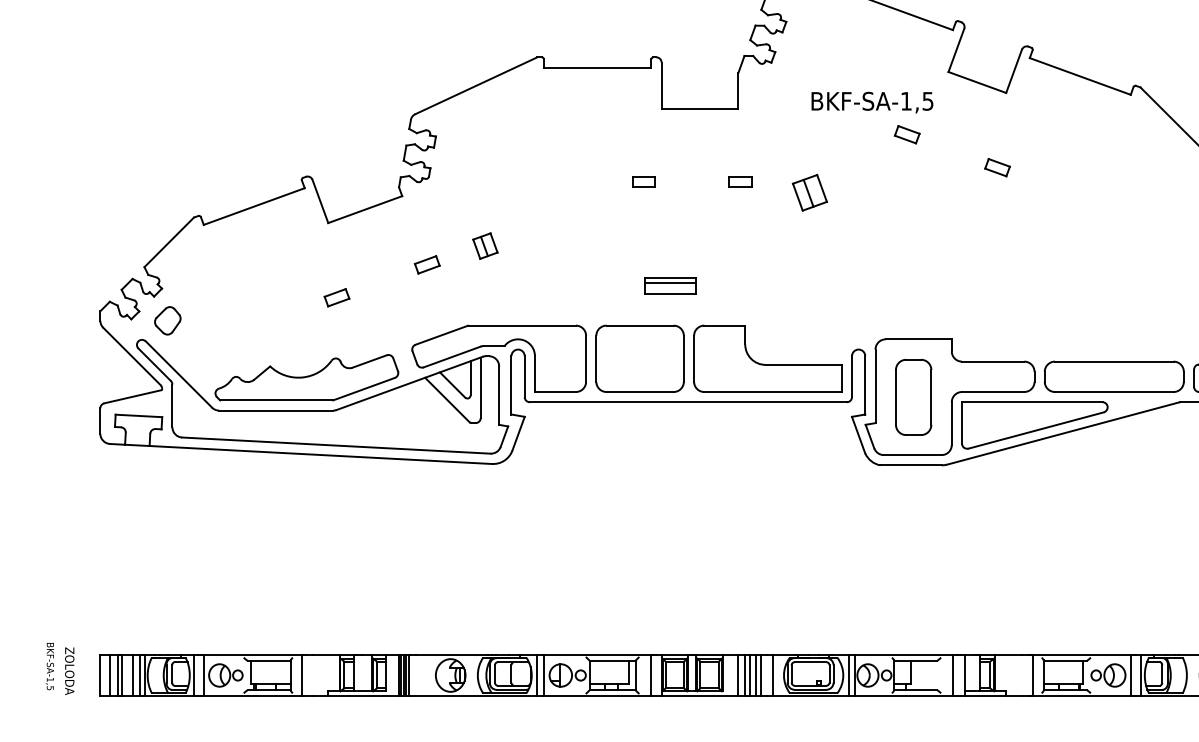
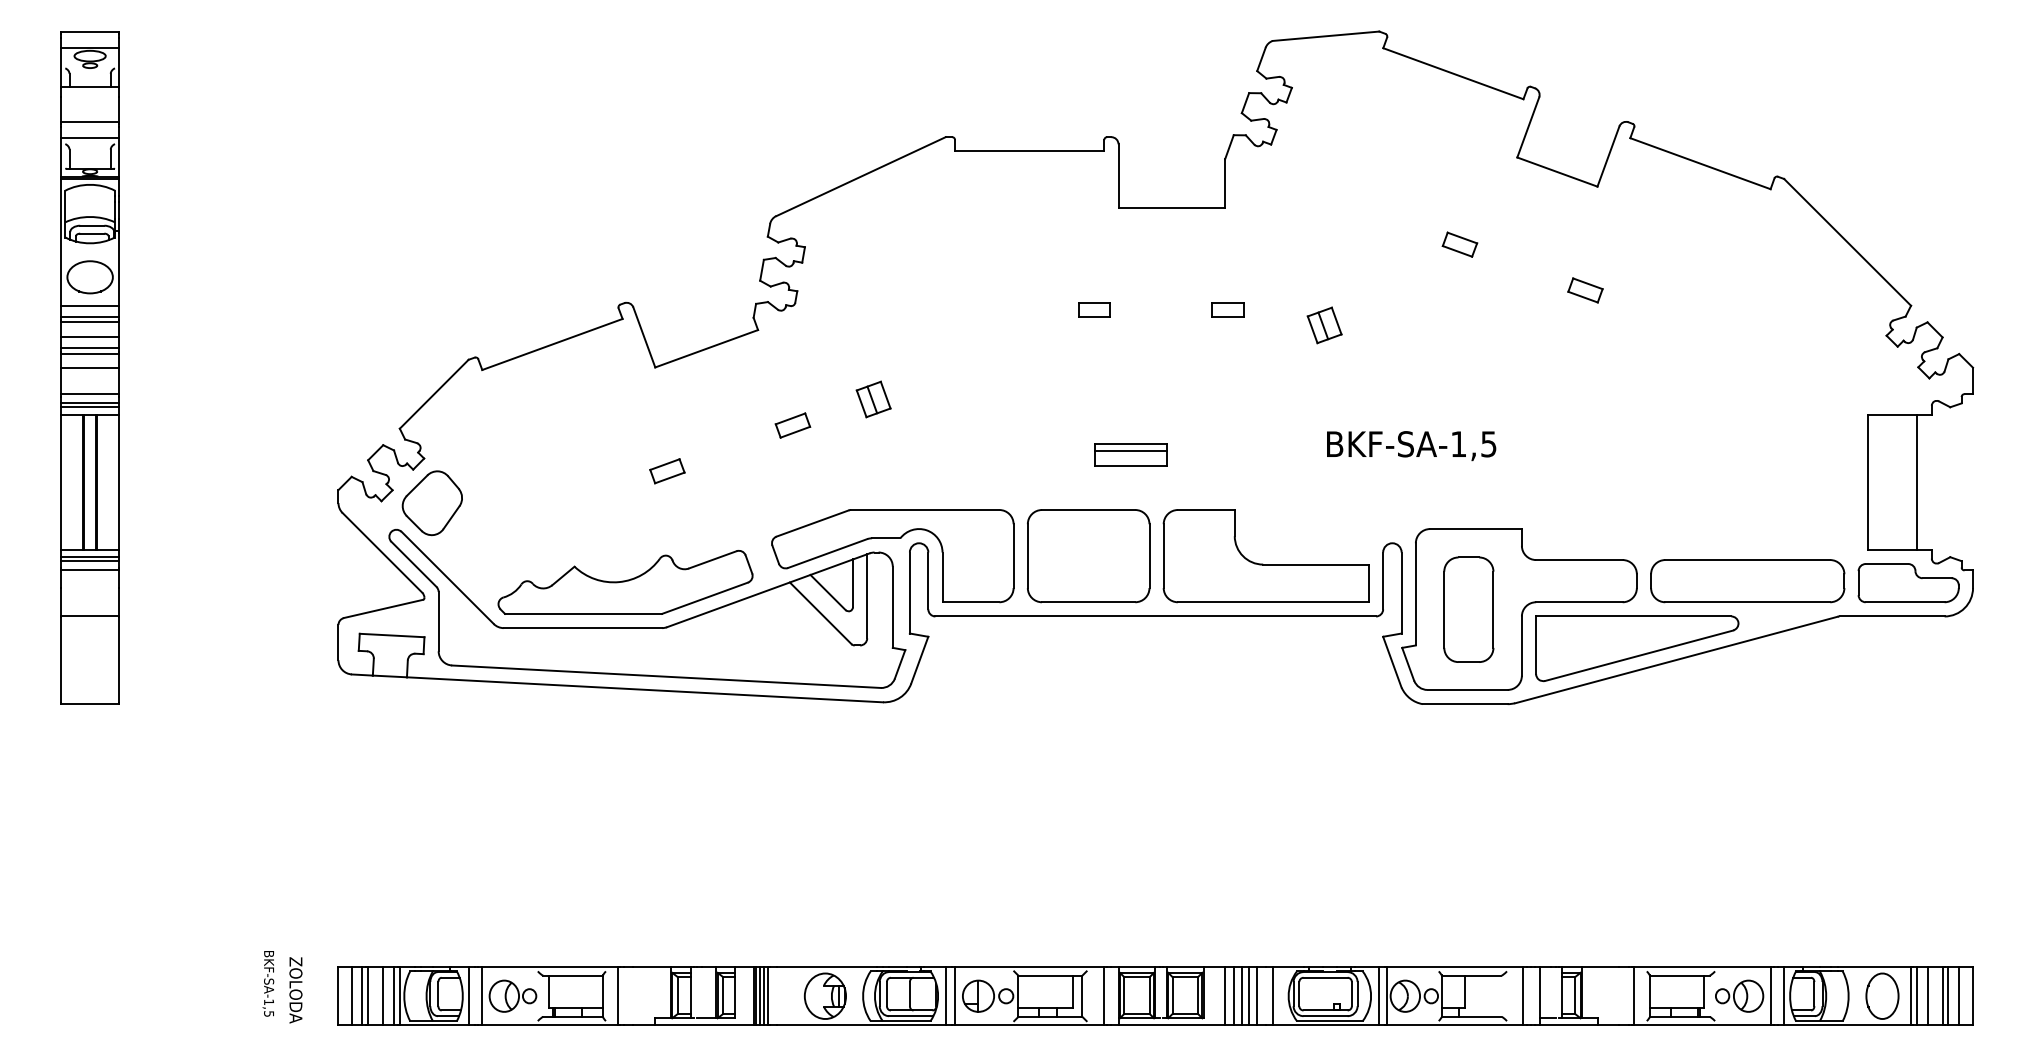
text: (872, 102) -> (1411, 446), moved
part: (809, 192) -> (1324, 325), size x0.71
part: (167, 320) -> (431, 503), size x1.67

